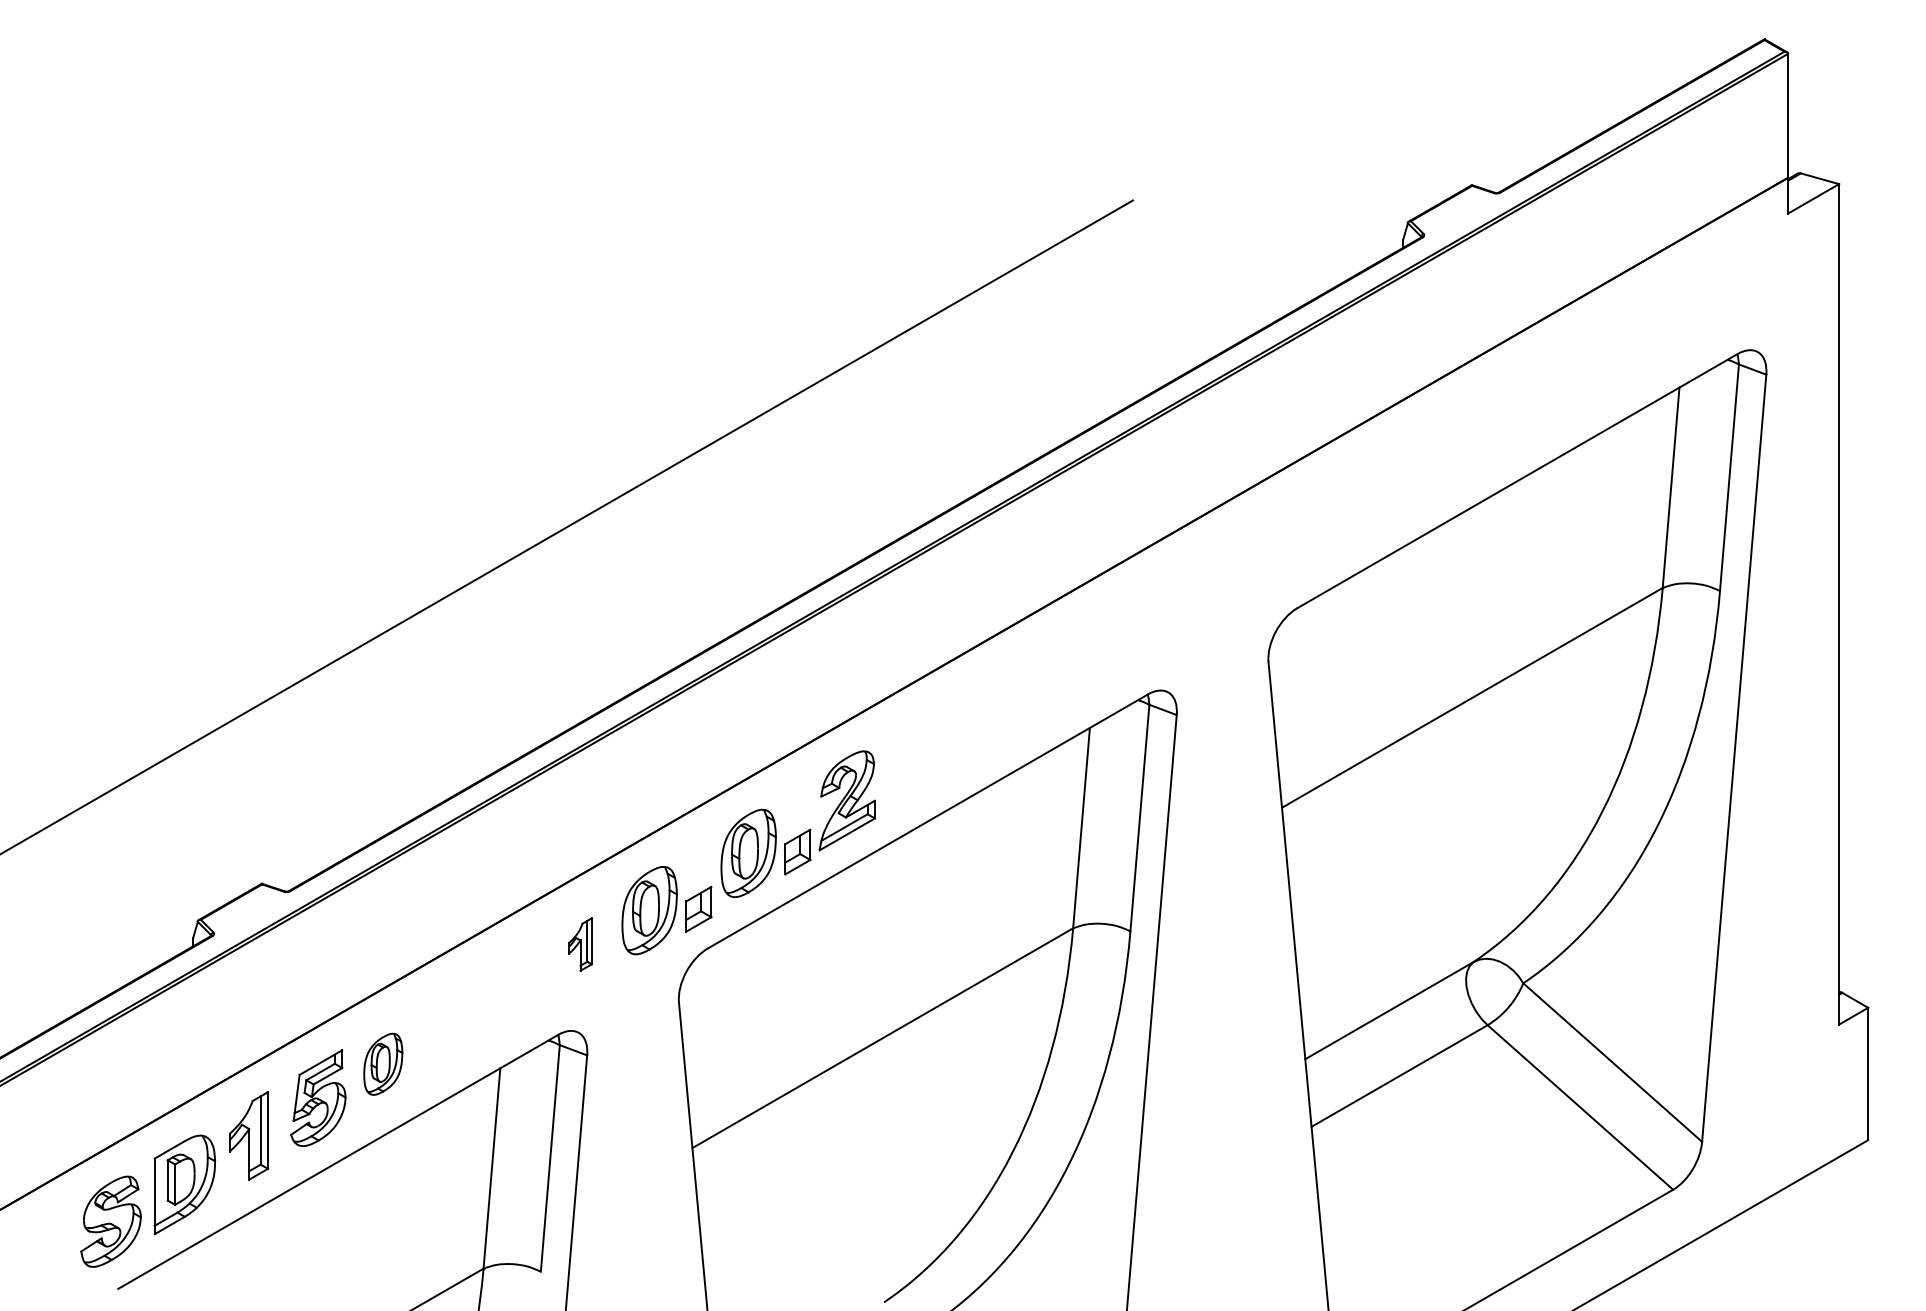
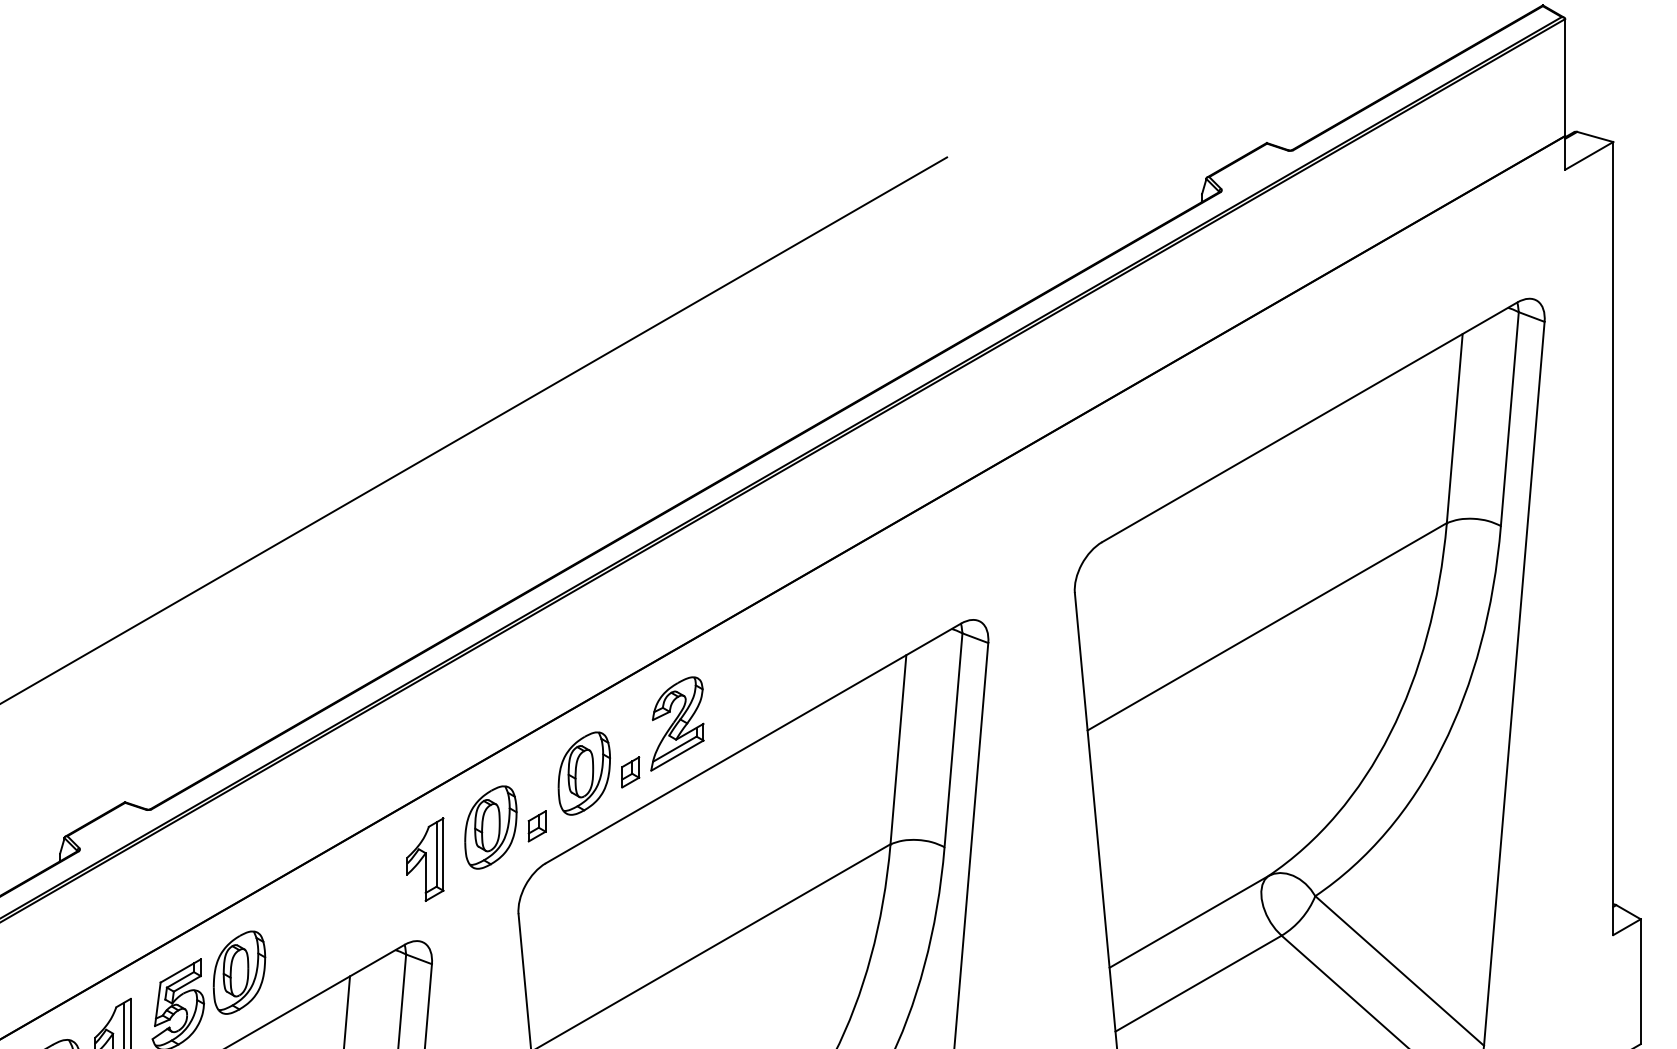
part: (797, 852) -> (630, 772), size x0.71
part: (698, 909) -> (537, 826), size x0.71
part: (580, 944) -> (425, 859), size x1.67
part: (383, 1063) -> (239, 971), size x1.43

